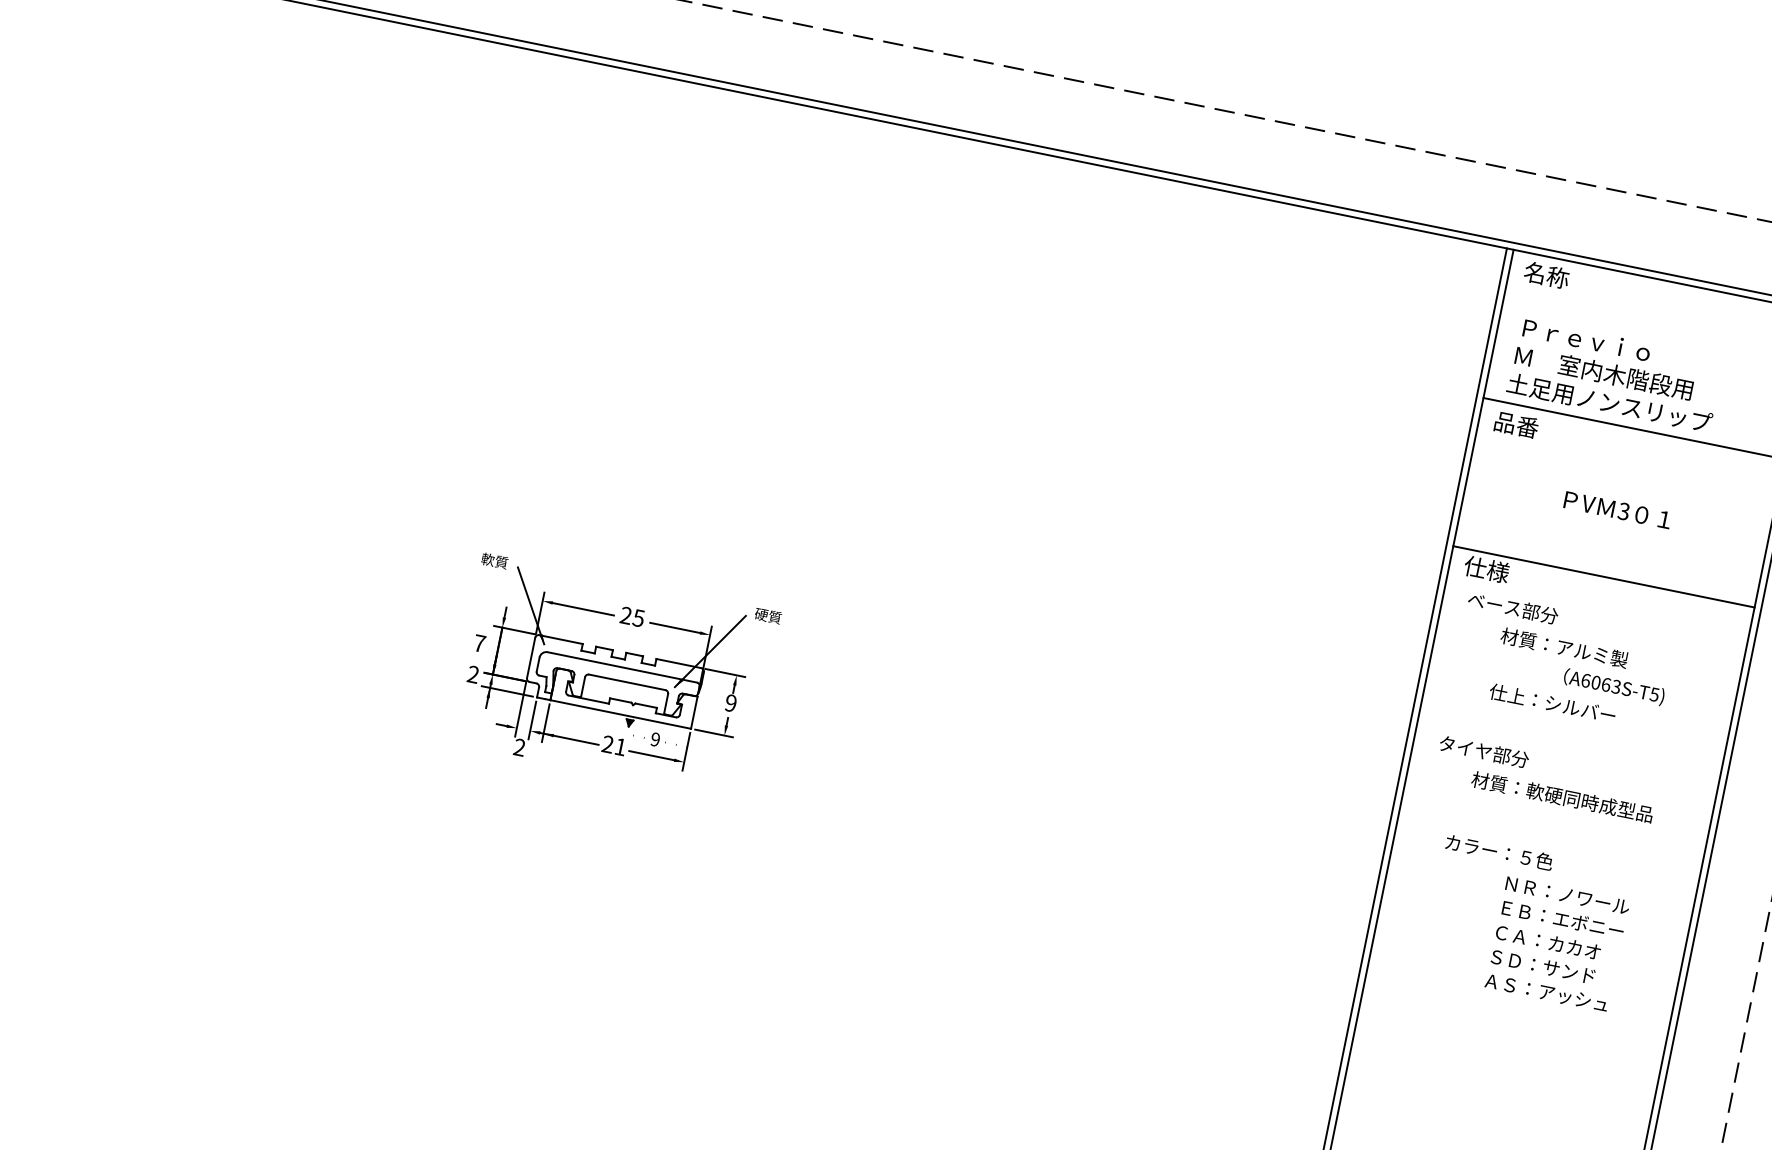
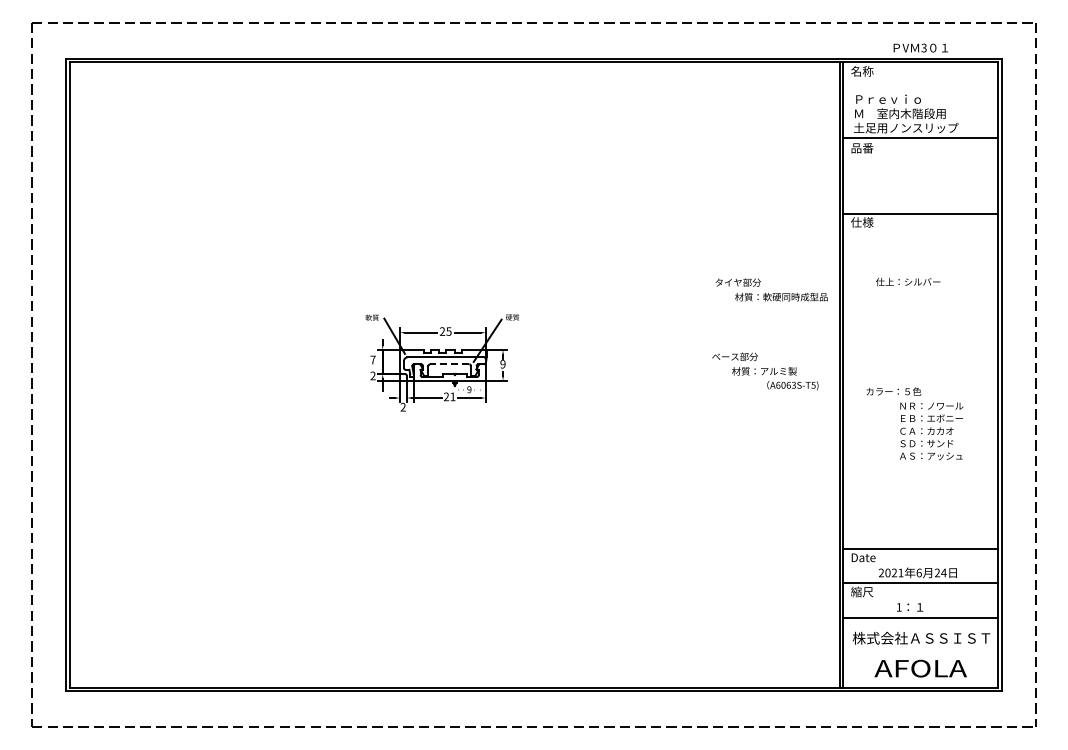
text: (1617, 508) -> (920, 47), moved
text: (1566, 648) -> (765, 371), moved
line: (626, 682) -> (449, 364), solid -> dashed
text: (1546, 778) -> (771, 289), moved
text: (1526, 922) -> (914, 423), moved

